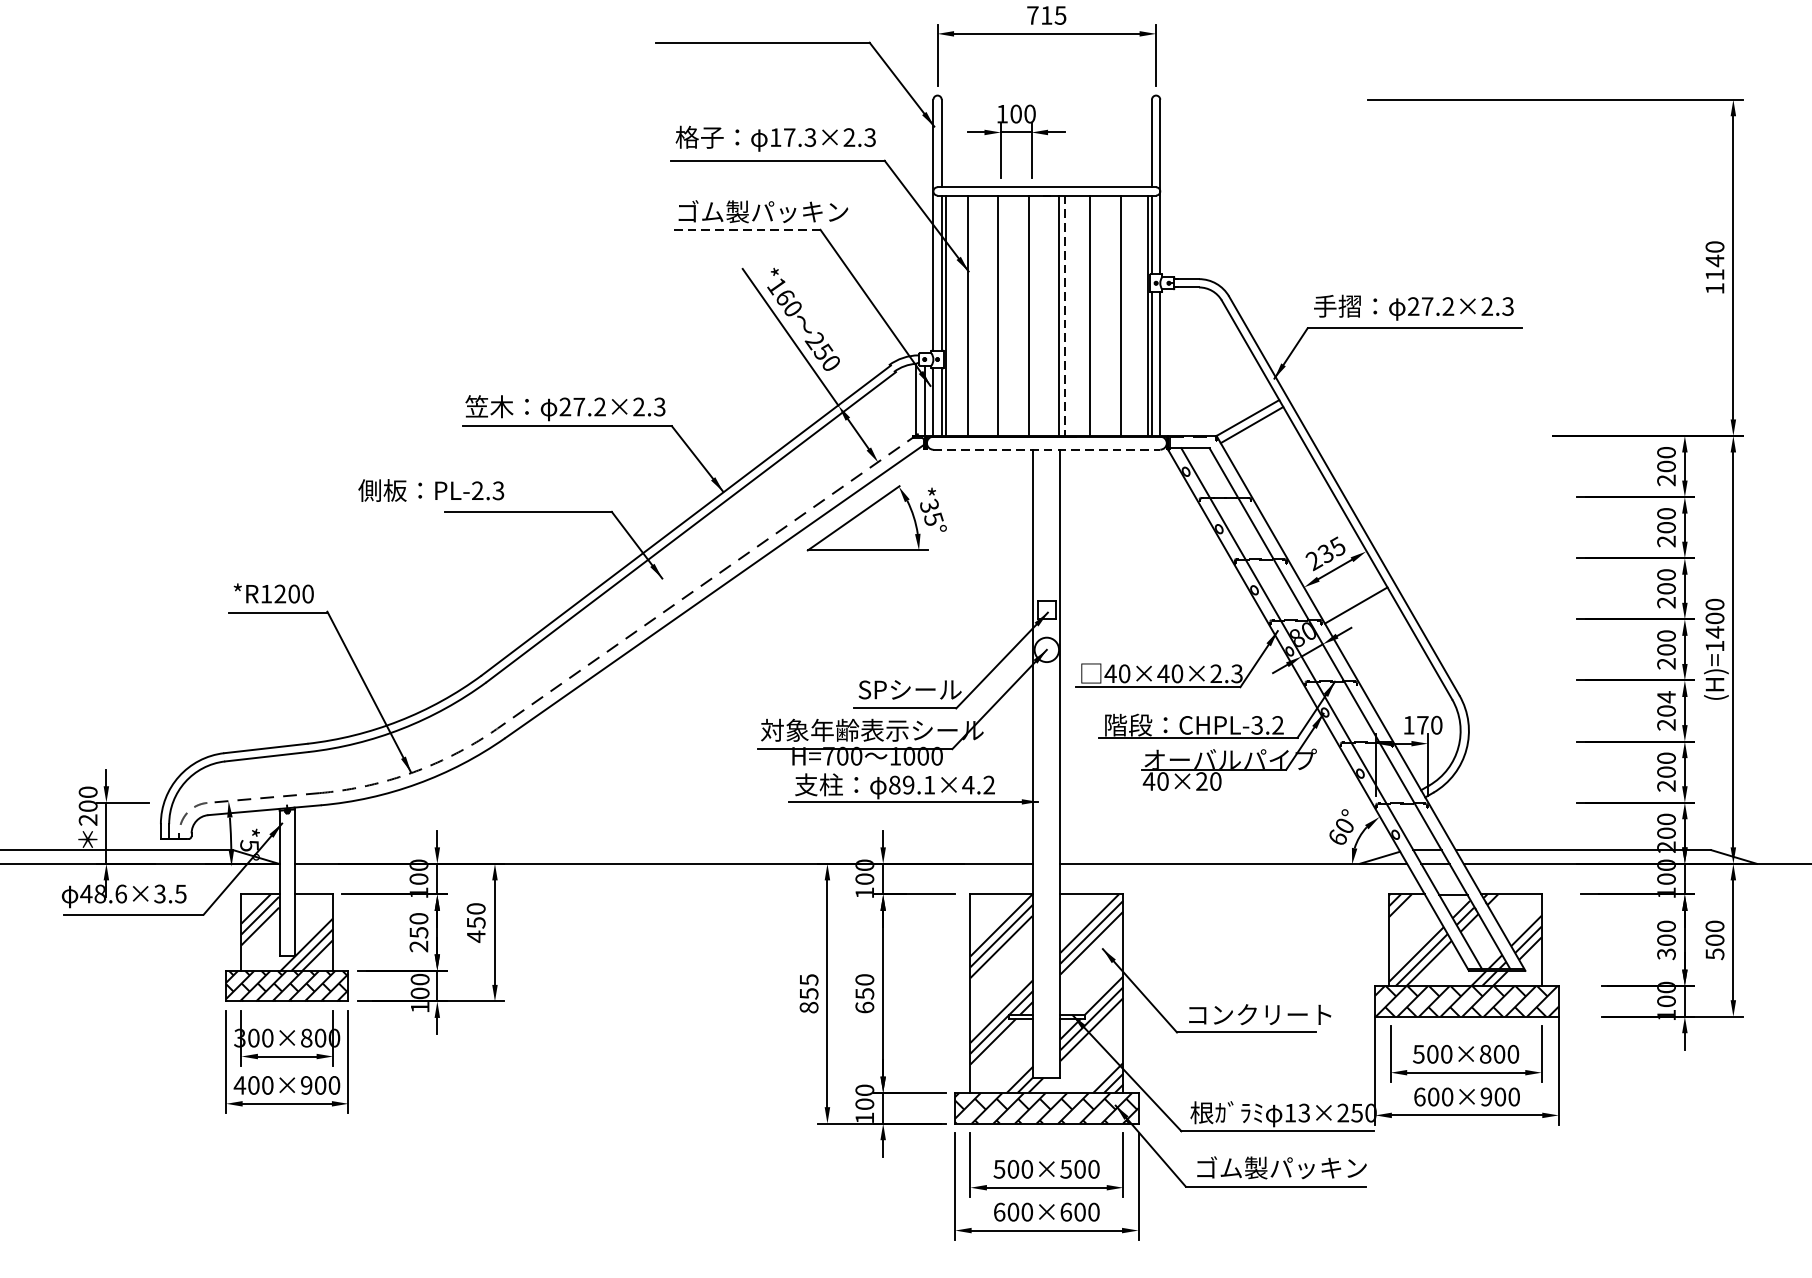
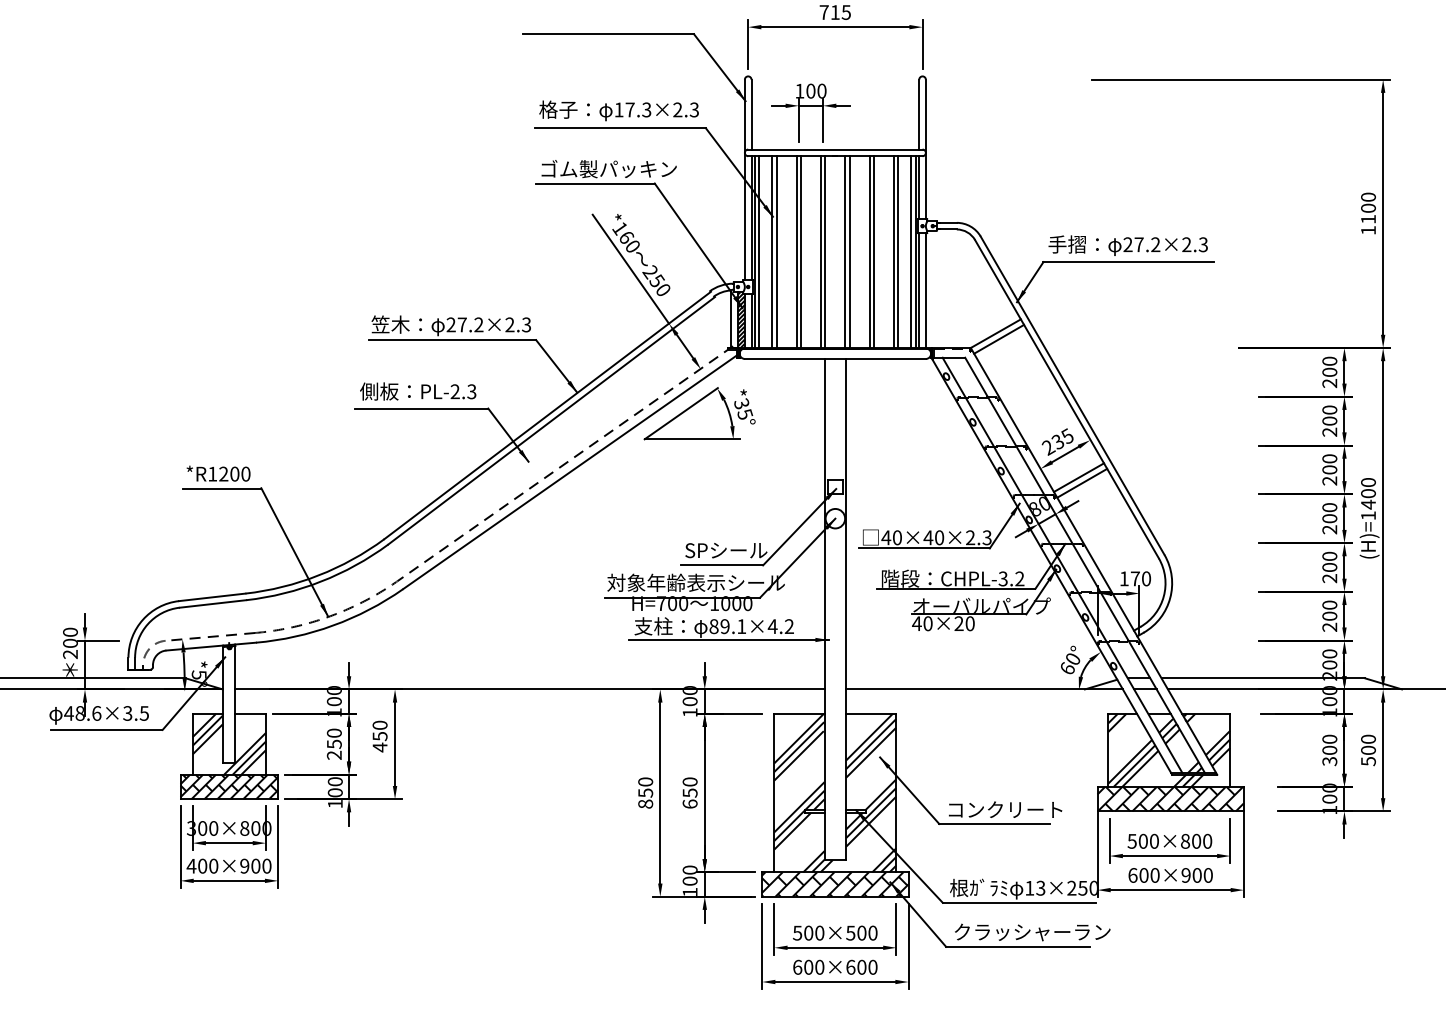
line: (744, 229) -> (594, 183), dashed -> solid
text: (1715, 261) -> (1368, 208), 1140 -> 1100
line: (951, 315) -> (759, 251), added
line: (973, 315) -> (776, 251), added
line: (1003, 315) -> (800, 251), added
line: (1034, 315) -> (825, 251), added
line: (1095, 315) -> (874, 251), added
line: (1125, 315) -> (898, 251), added
line: (1142, 315) -> (911, 251), added
line: (1064, 316) -> (849, 252), dashed -> solid
hatch: (927, 400) -> (740, 319), added
line: (1046, 449) -> (835, 358), dashed -> solid
text: (431, 490) -> (418, 391), moved
line: (1351, 598) -> (1078, 477), added
text: (1666, 697) -> (1329, 556), 204 -> 200
text: (808, 979) -> (645, 781), 855 -> 850
text: (1293, 1167) -> (1032, 931), ゴム製パッキン -> クラッシャーラン

